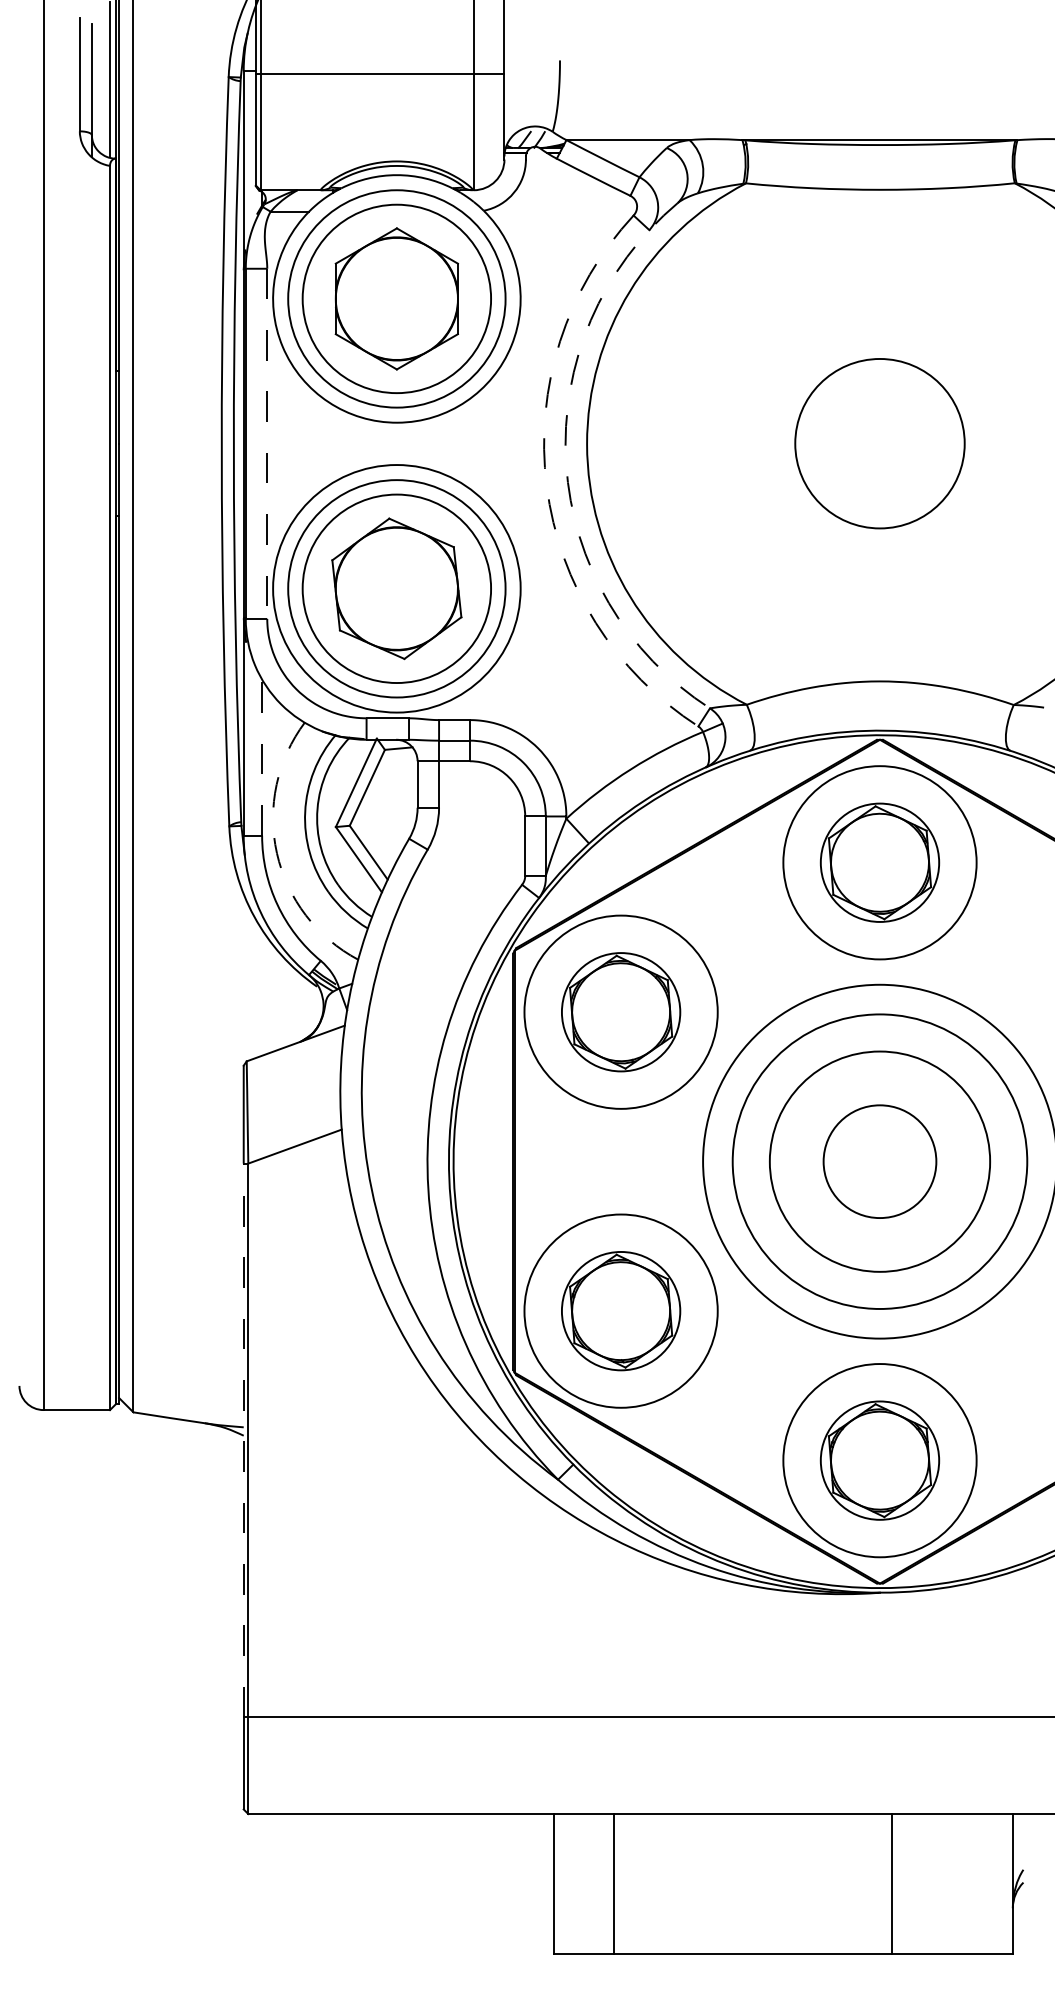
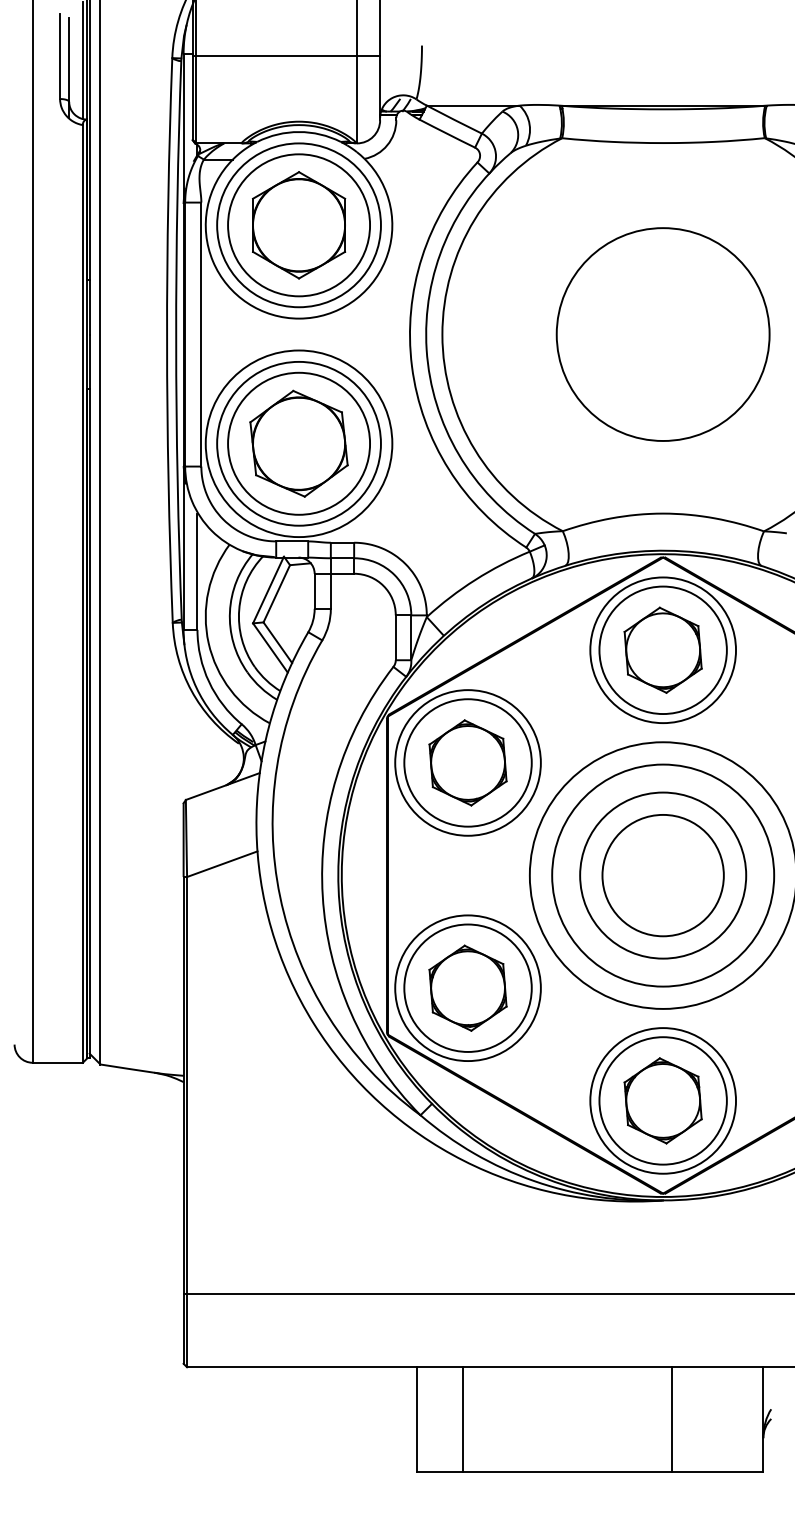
circle: (879, 443) -> (662, 334), size x1.67
line: (267, 444) -> (201, 335), dashed -> solid
arc: (566, 463) -> (426, 349), dashed -> solid
arc: (546, 486) -> (411, 366), dashed -> solid
line: (262, 759) -> (197, 572), dashed -> solid
arc: (276, 853) -> (208, 643), dashed -> solid
circle: (879, 862) -> (662, 650), size x1.43
circle: (620, 1011) -> (467, 762), size x1.43
circle: (879, 1161) -> (662, 875), size x1.43
circle: (620, 1310) -> (467, 987), size x1.43
line: (243, 1440) -> (183, 1085), dashed -> solid
circle: (879, 1460) -> (662, 1100), size x1.43

